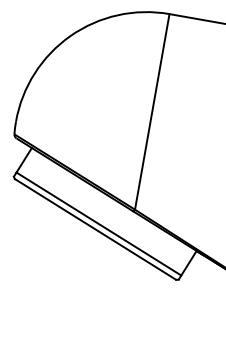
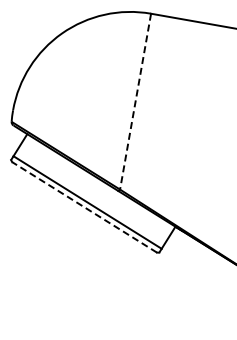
line: (152, 112) -> (135, 102), solid -> dashed
line: (95, 229) -> (84, 207), solid -> dashed

